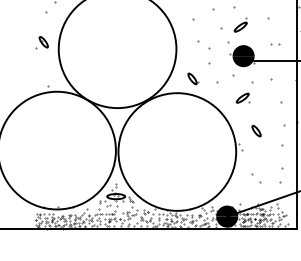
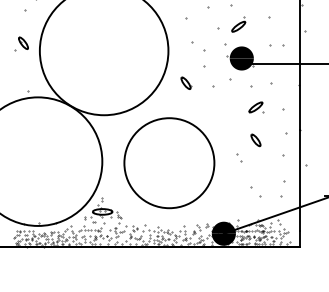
part: (275, 44) -> (276, 45), size x1.6
part: (243, 98) -> (256, 107), moved
circle: (177, 151) -> (169, 162), size x0.7

